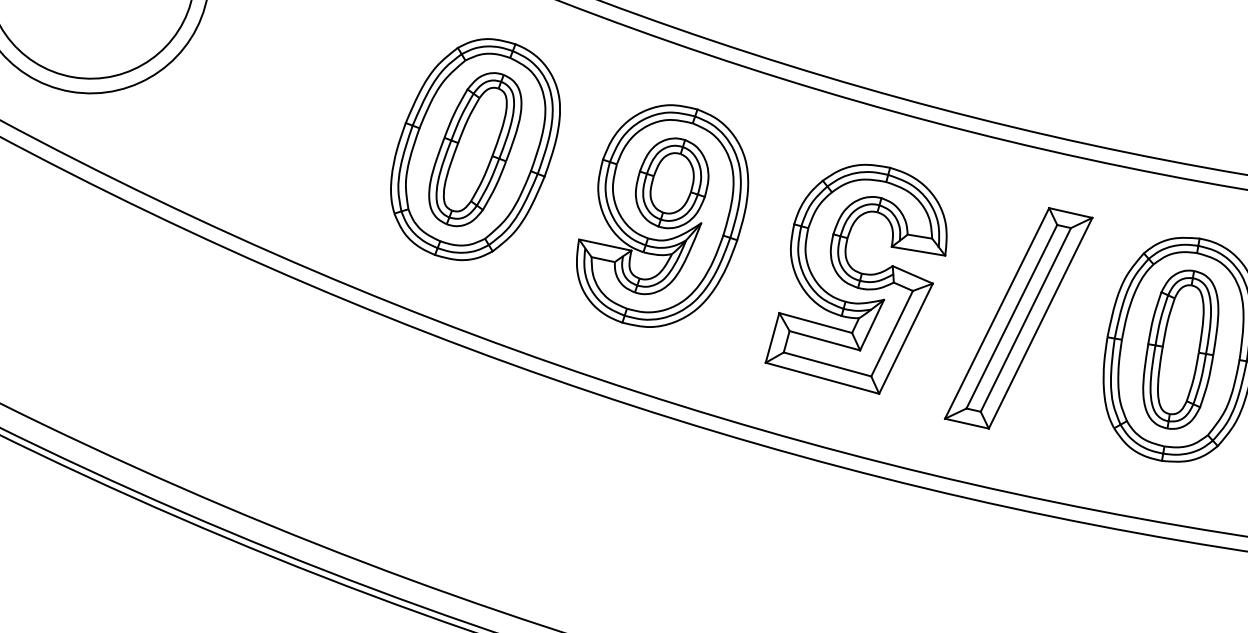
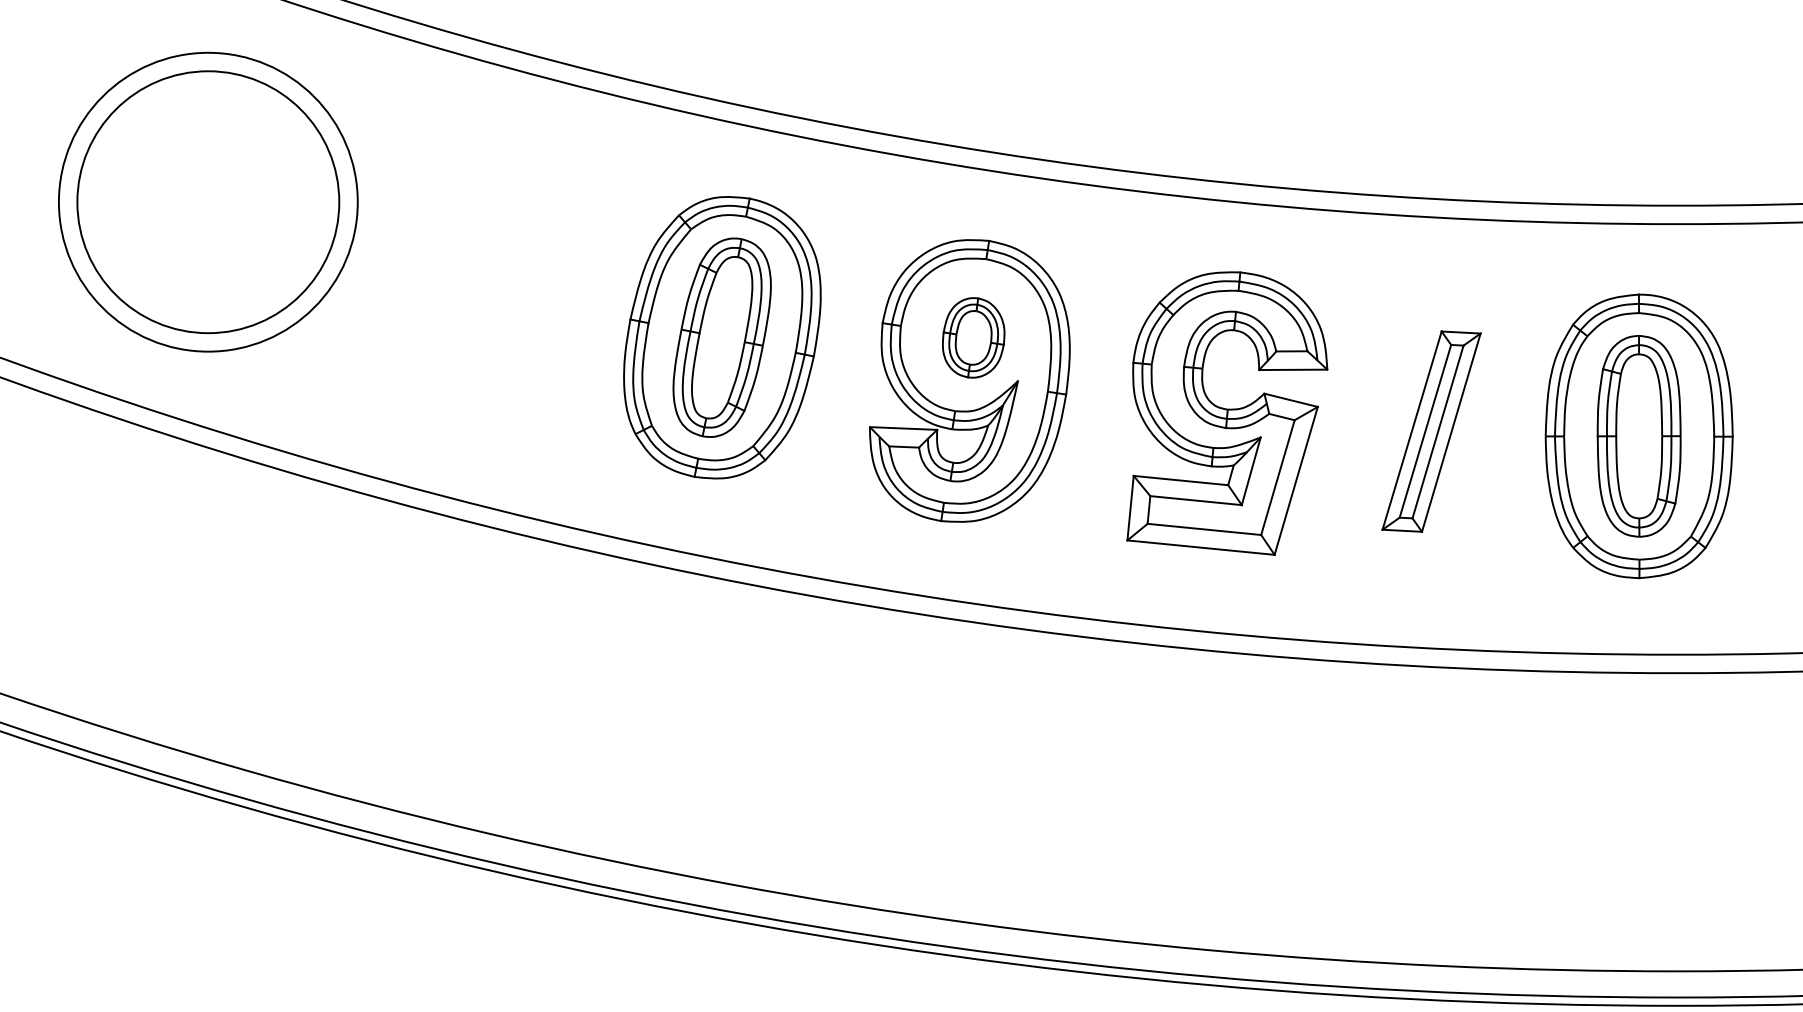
part: (672, 183) -> (973, 337), size x0.7
part: (1018, 318) -> (1431, 431), size x0.7

